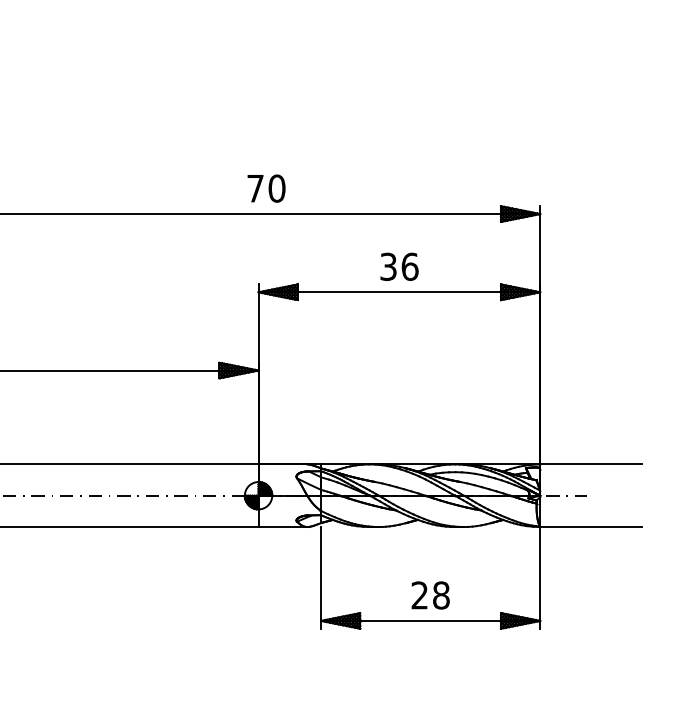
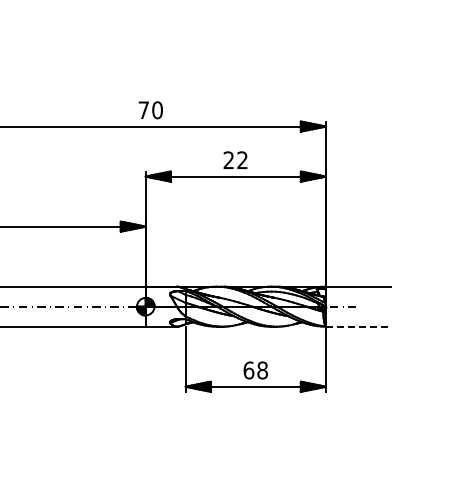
text: (398, 267) -> (235, 160), 36 -> 22
line: (591, 526) -> (358, 326), solid -> dashed
text: (419, 595) -> (248, 370), 28 -> 68

